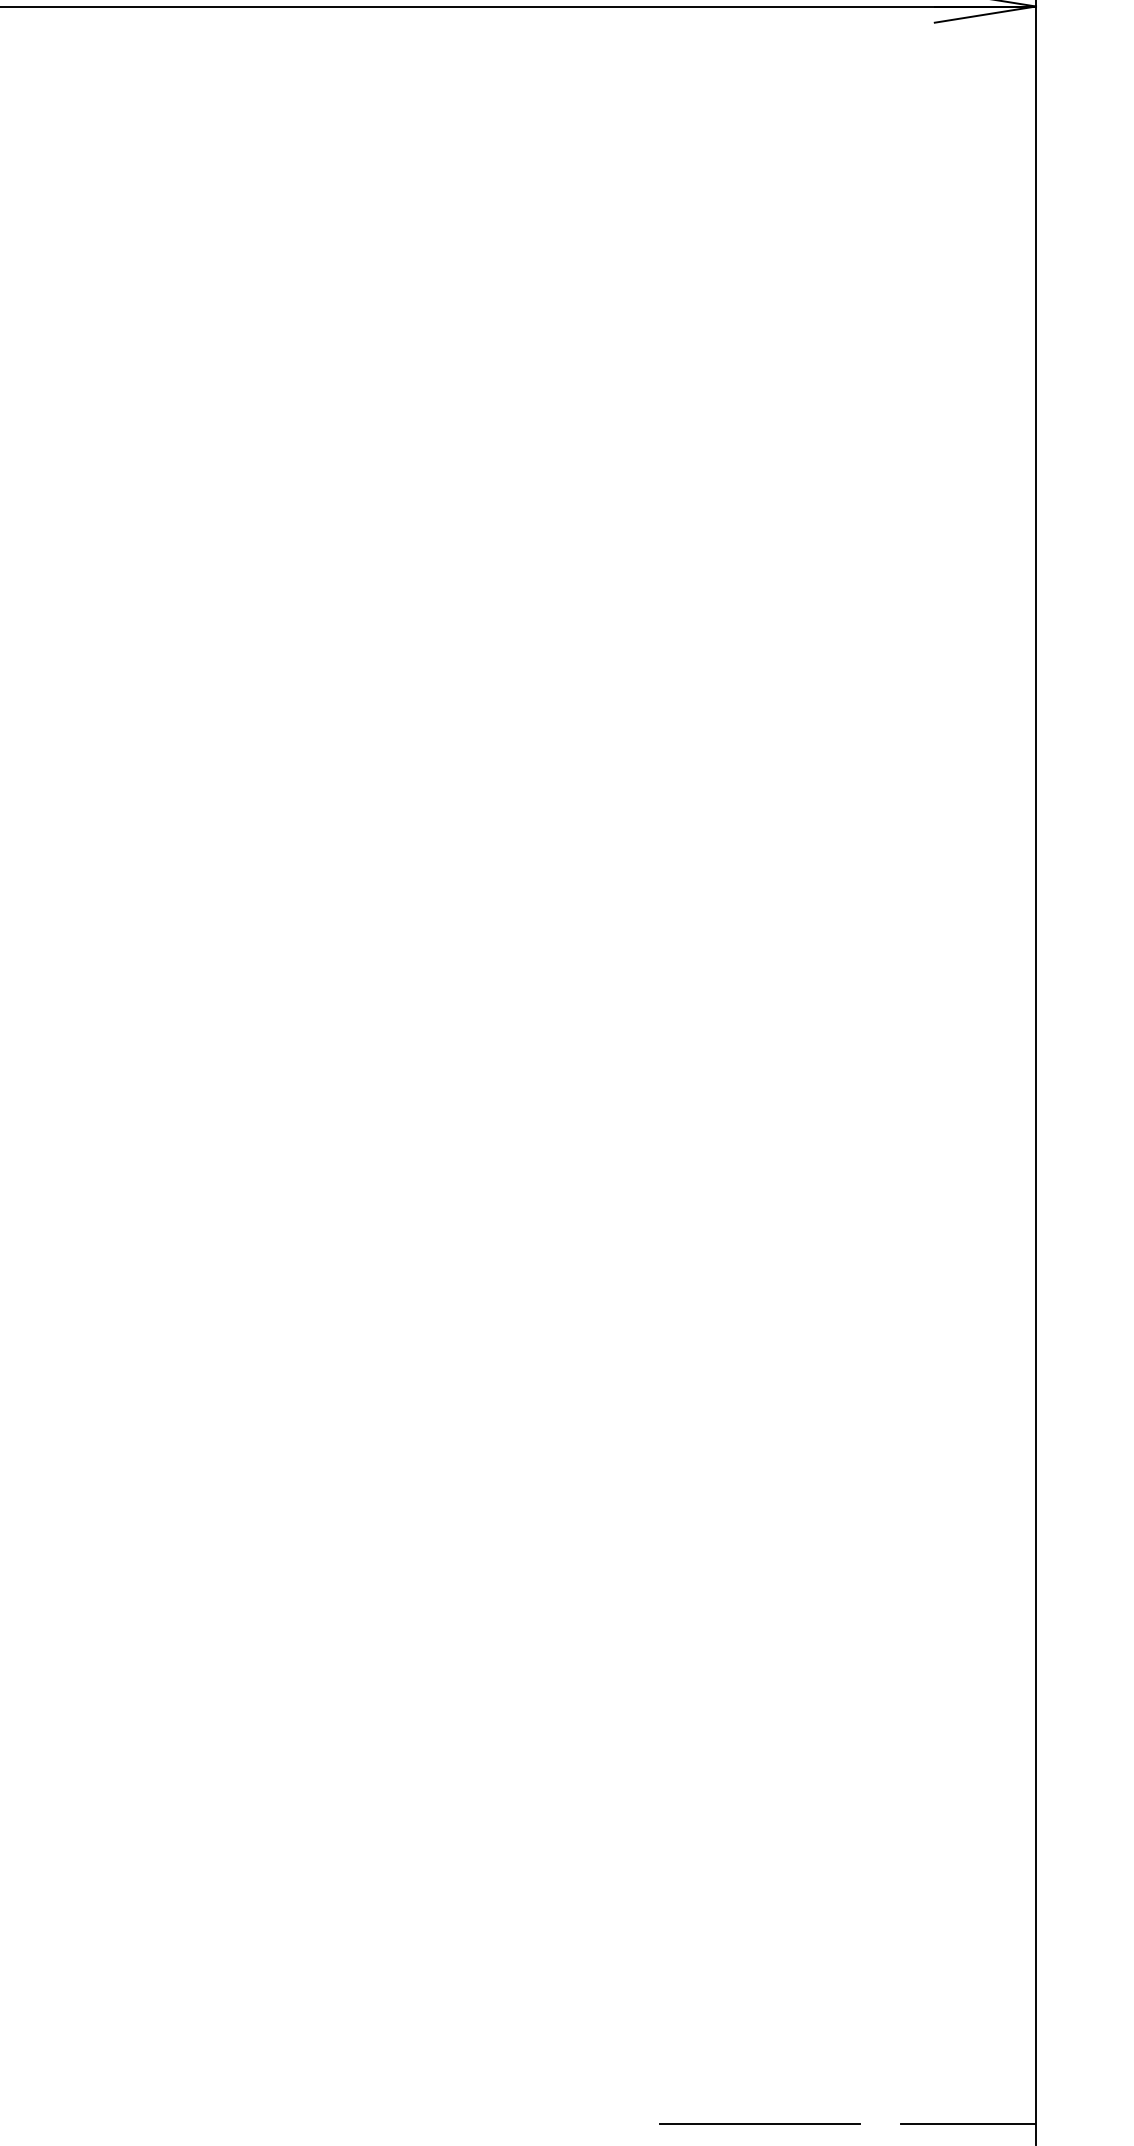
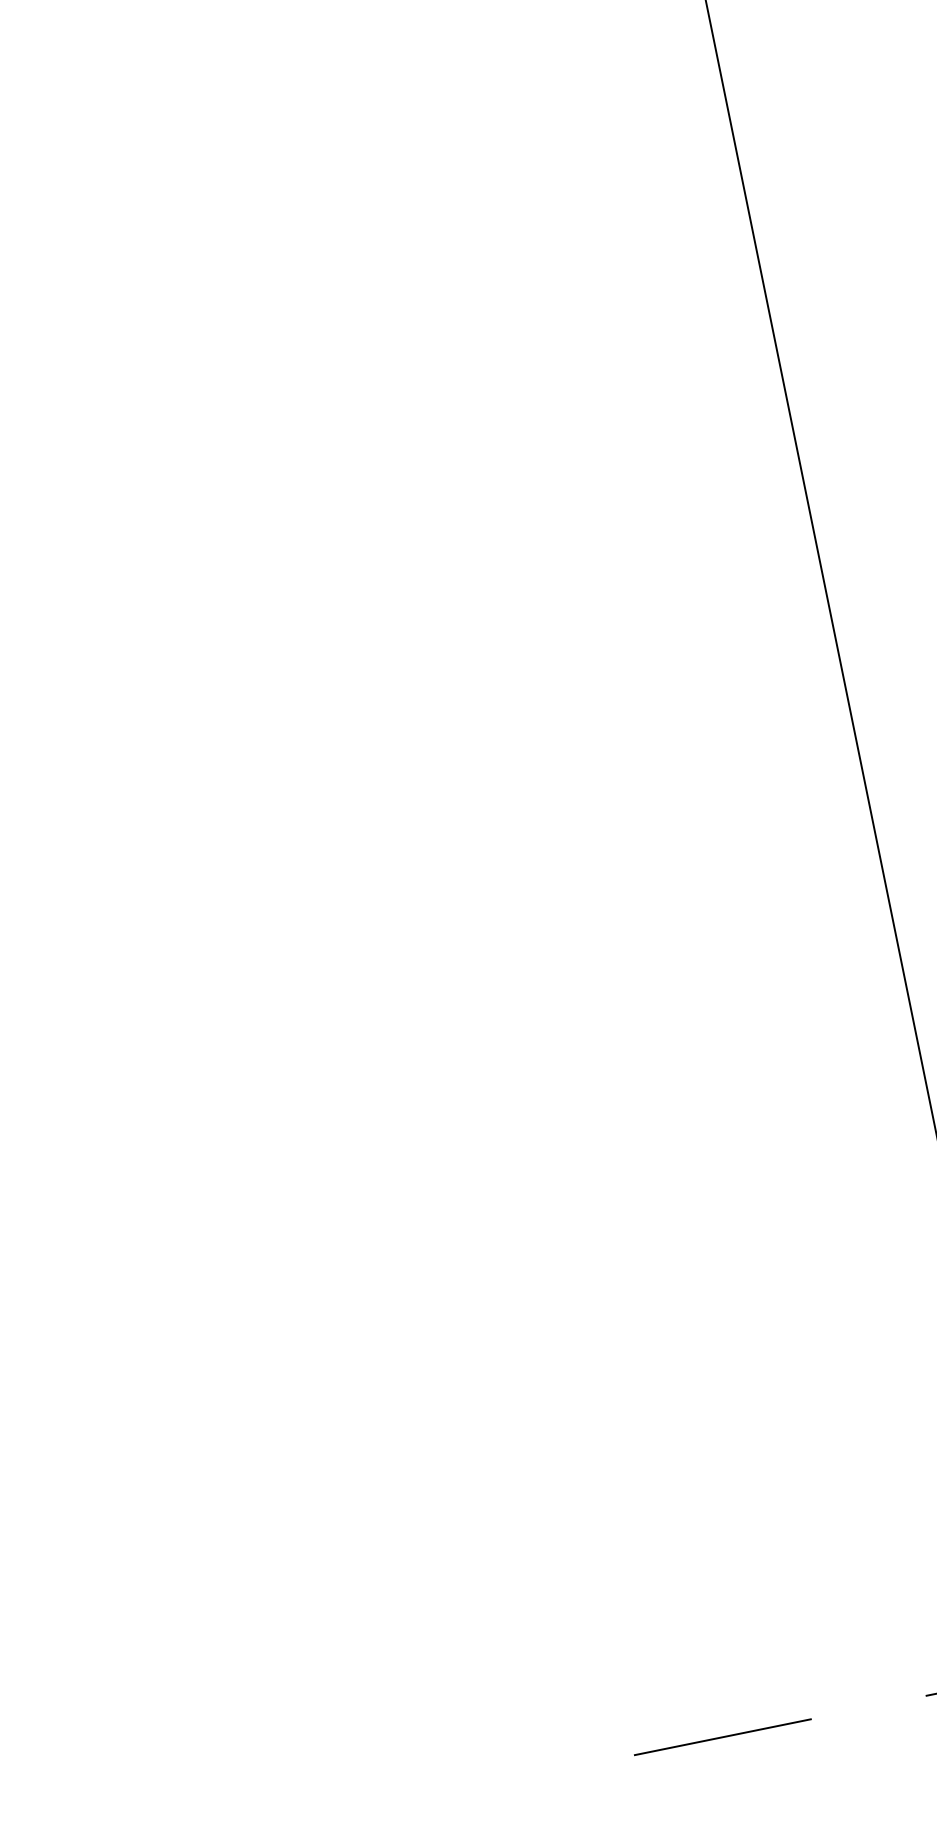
line: (759, 2123) -> (722, 1737), moved

